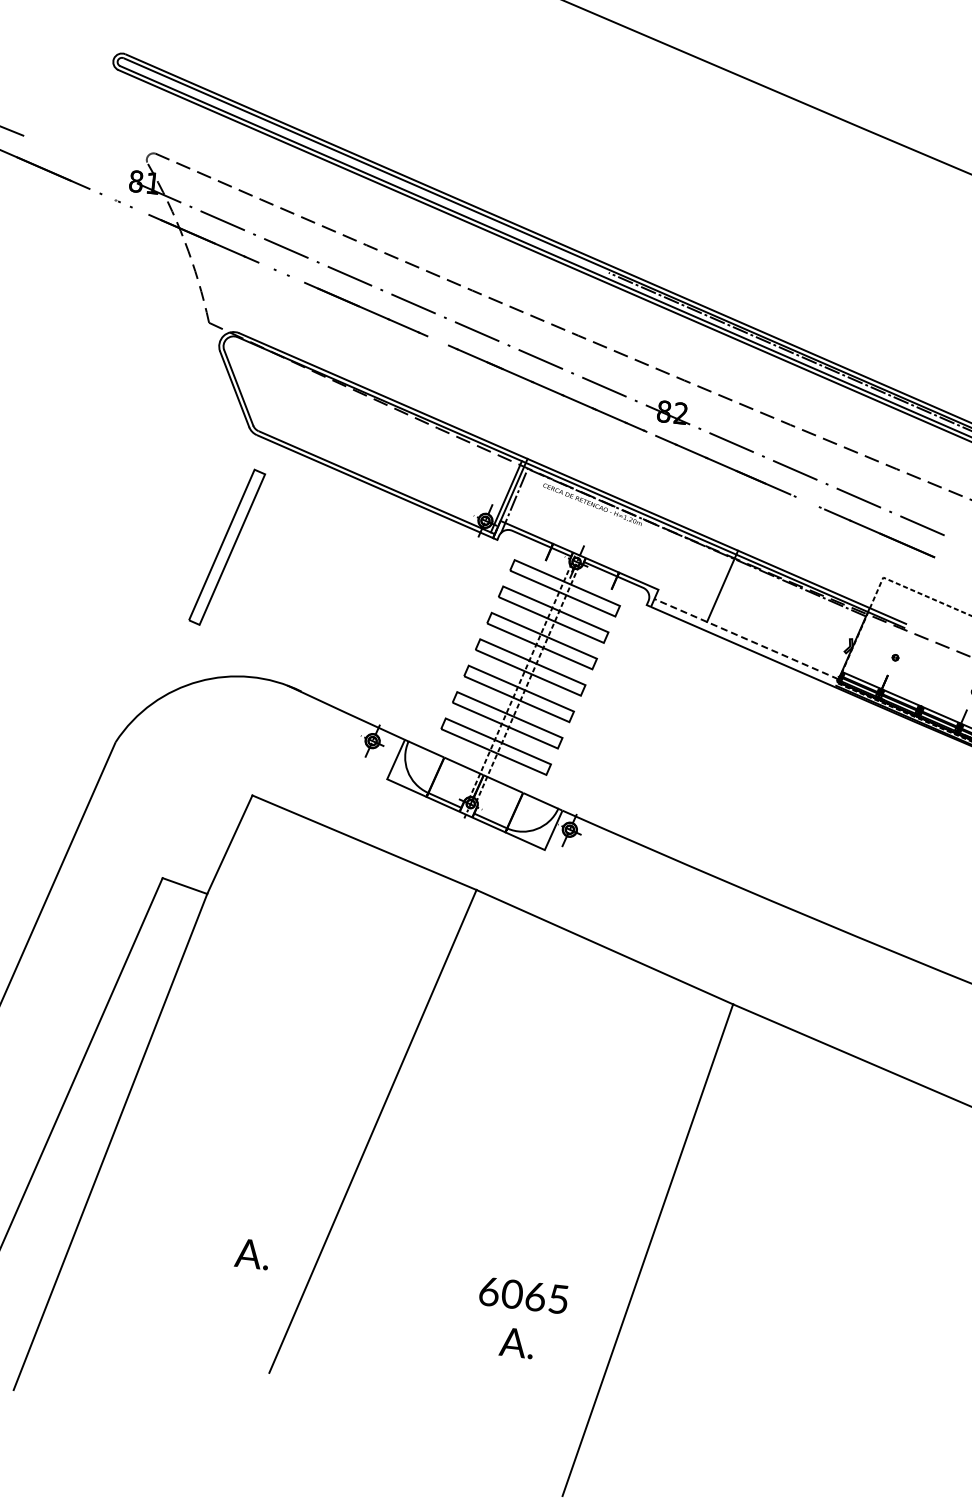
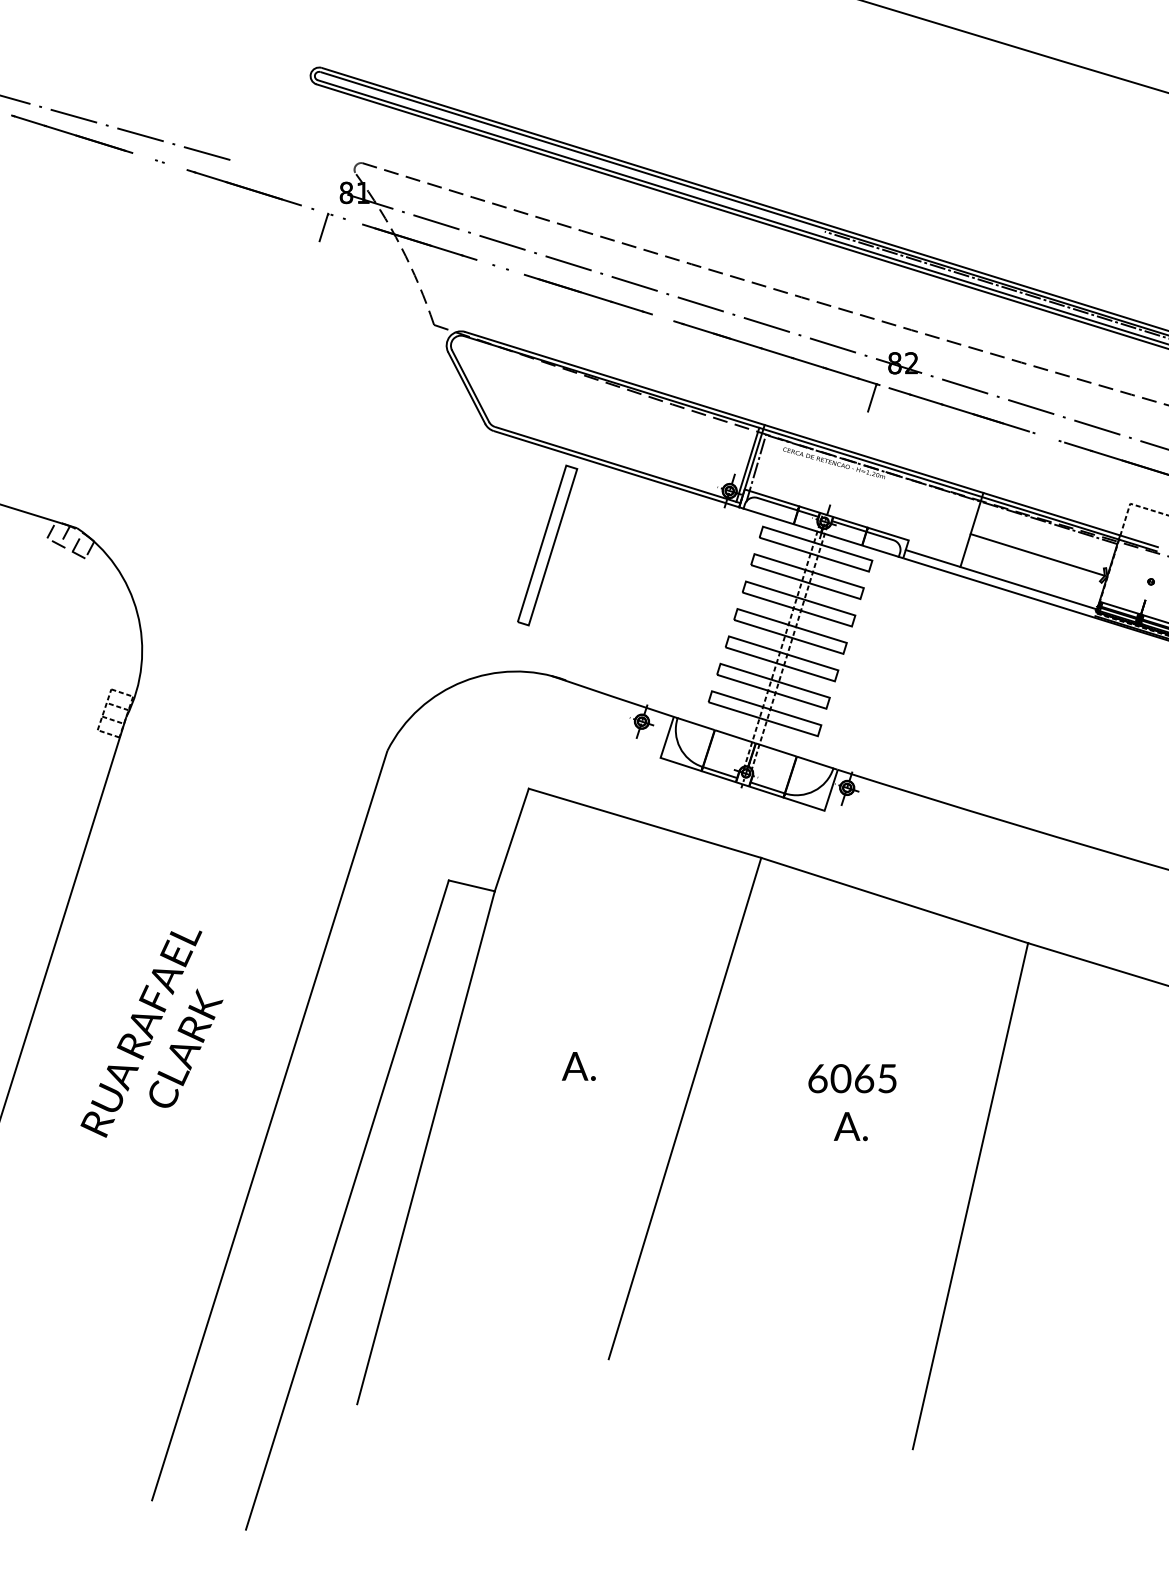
line: (109, 213) -> (323, 227), added
line: (638, 443) -> (872, 397), added
part: (227, 547) -> (547, 545), moved
line: (571, 572) -> (820, 532), added
line: (785, 617) -> (1037, 554), added
line: (745, 638) -> (1000, 579), dashed -> solid
text: (251, 1254) -> (578, 1066), moved
text: (521, 1319) -> (852, 1102), moved

